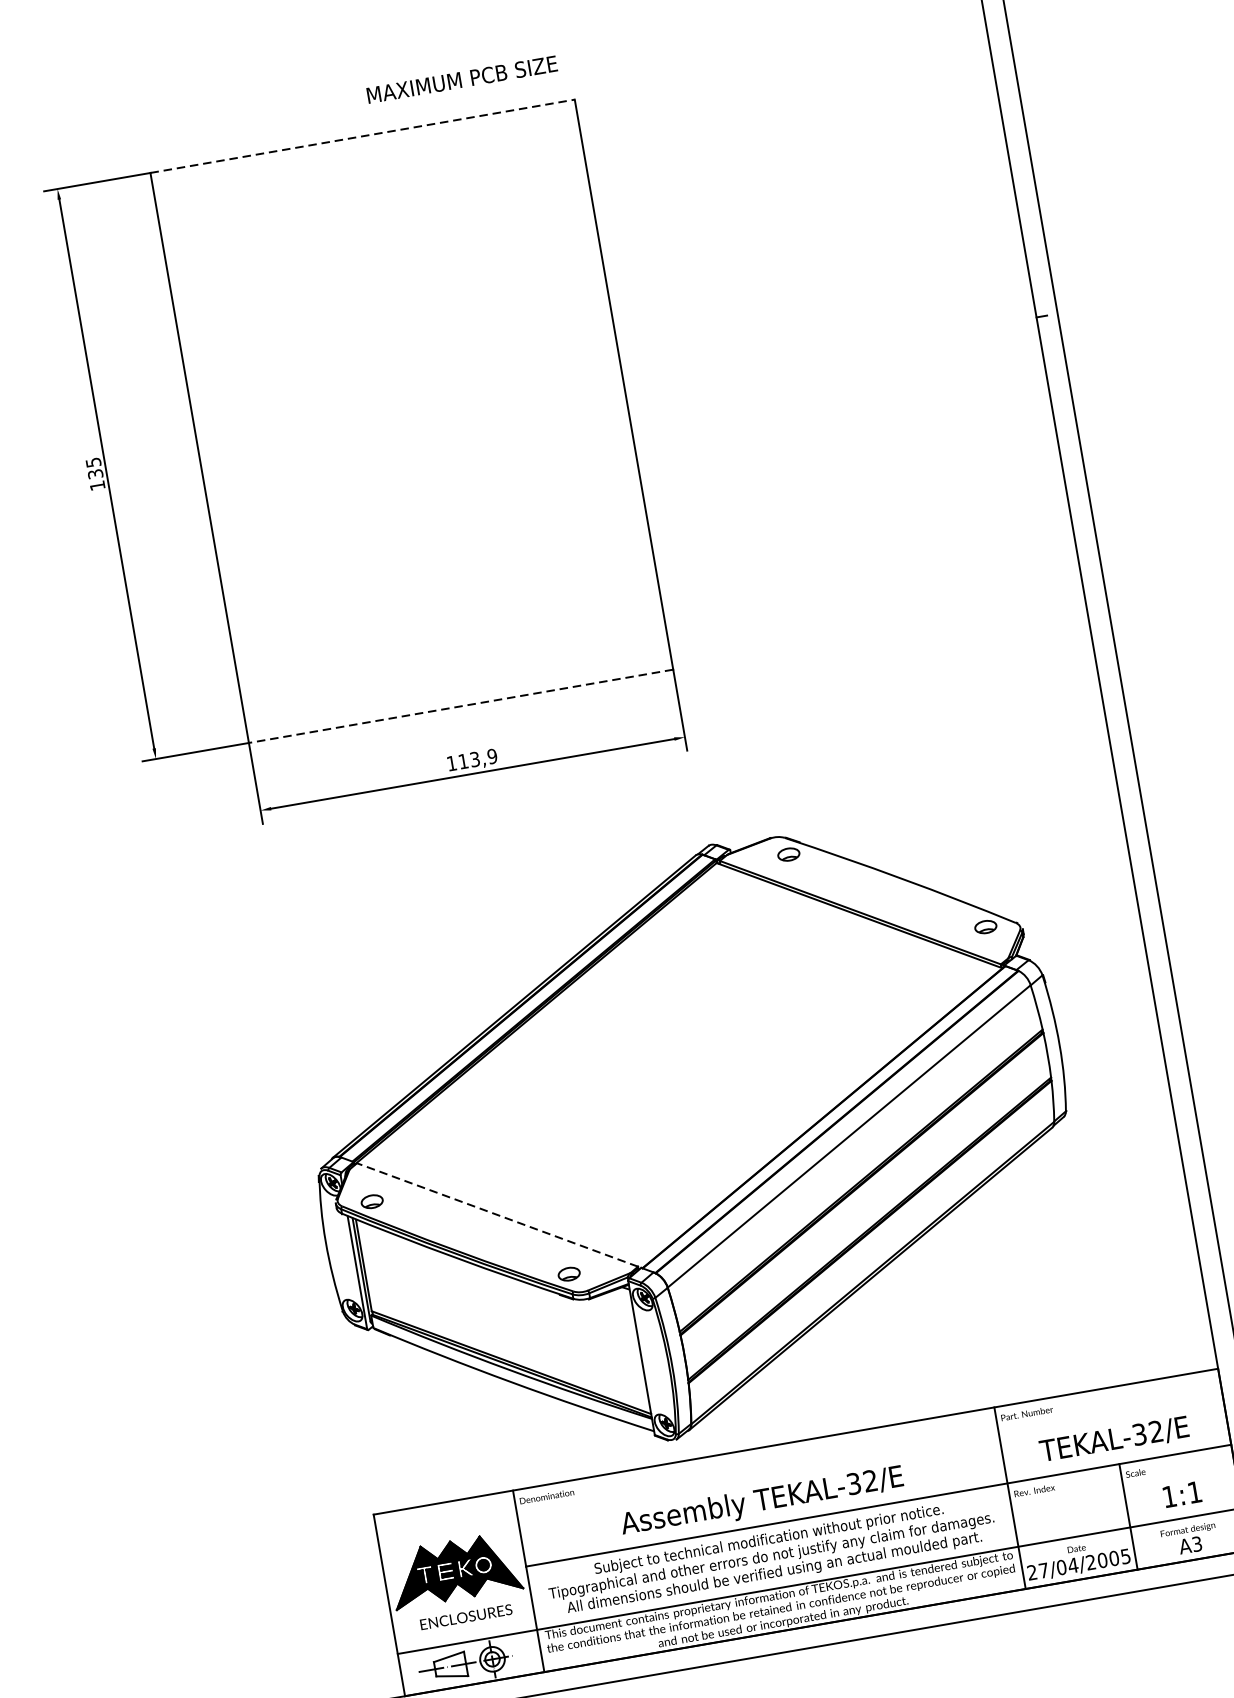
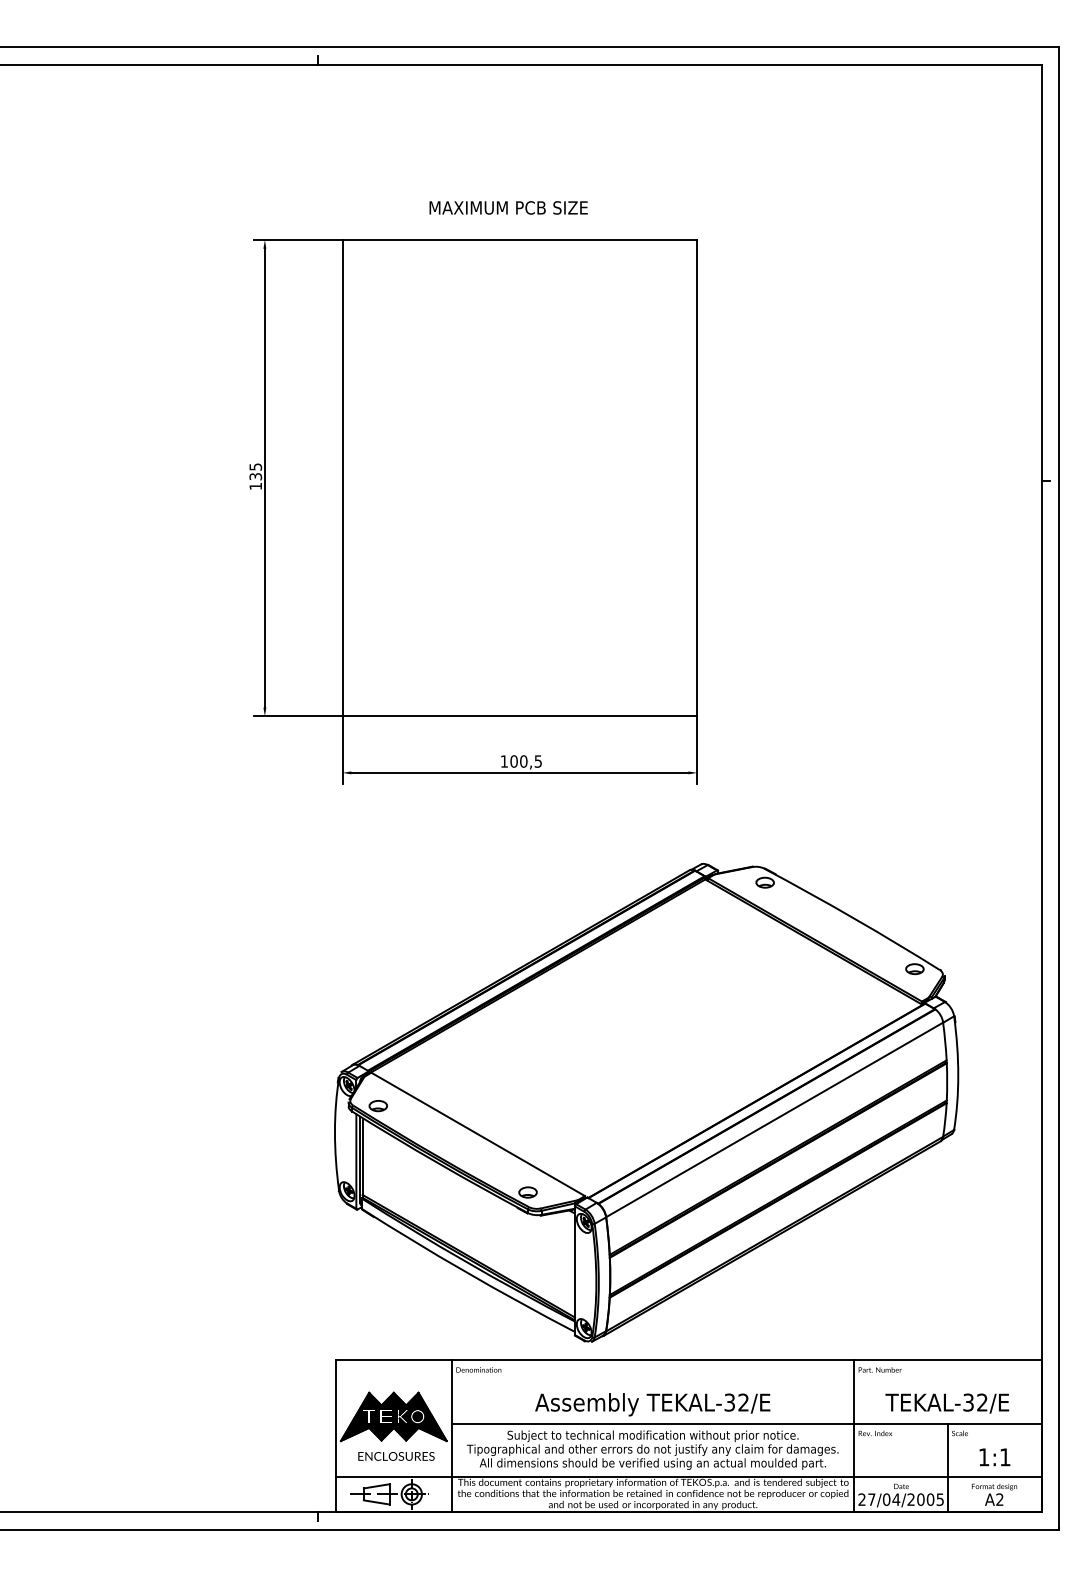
text: (461, 79) -> (508, 207), moved
line: (363, 135) -> (520, 239), dashed -> solid
line: (460, 706) -> (519, 716), dashed -> solid
text: (478, 758) -> (526, 761), 113,9 -> 100,5
line: (496, 1215) -> (477, 1134), dashed -> solid
text: (1196, 1544) -> (999, 1499), A3 -> A2

